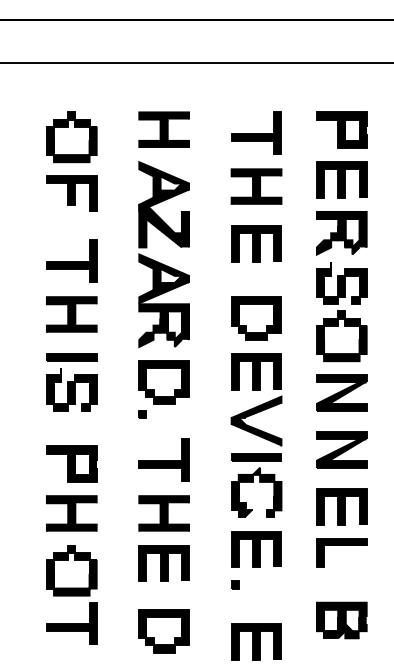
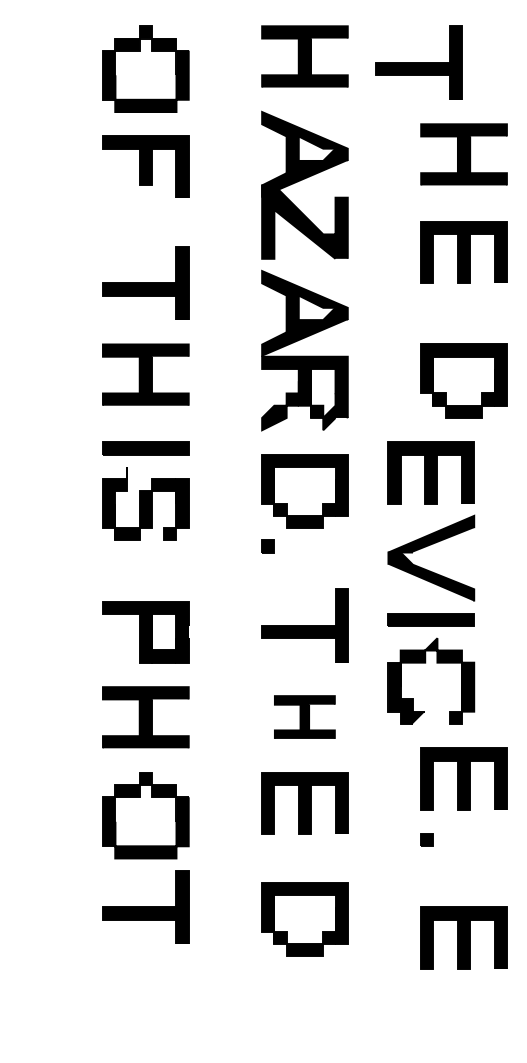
part: (256, 132) -> (419, 60), moved
part: (256, 435) -> (431, 582), moved
part: (163, 513) -> (303, 717), size x0.7

